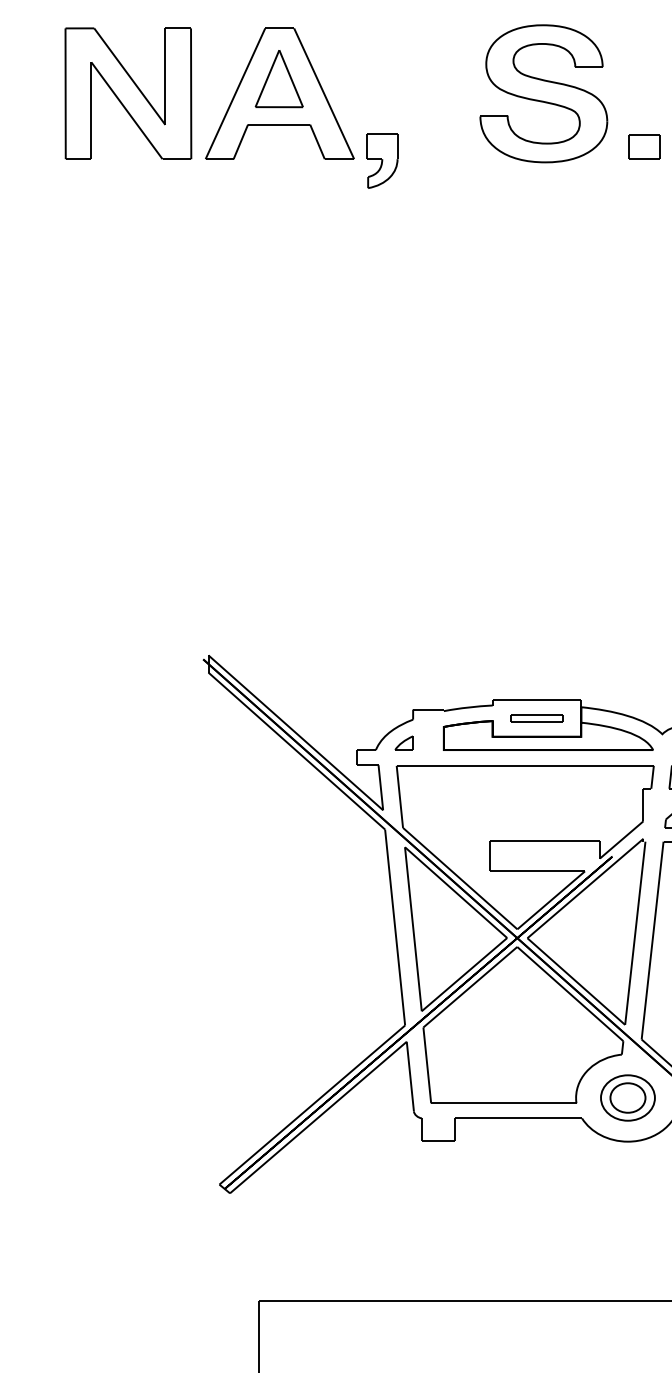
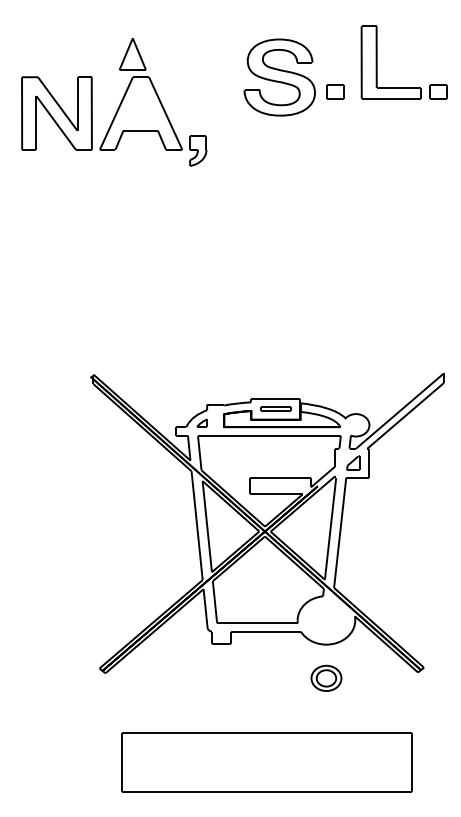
part: (543, 93) -> (279, 77), moved
part: (231, 108) -> (114, 121), moved
part: (628, 1096) -> (326, 677), moved

